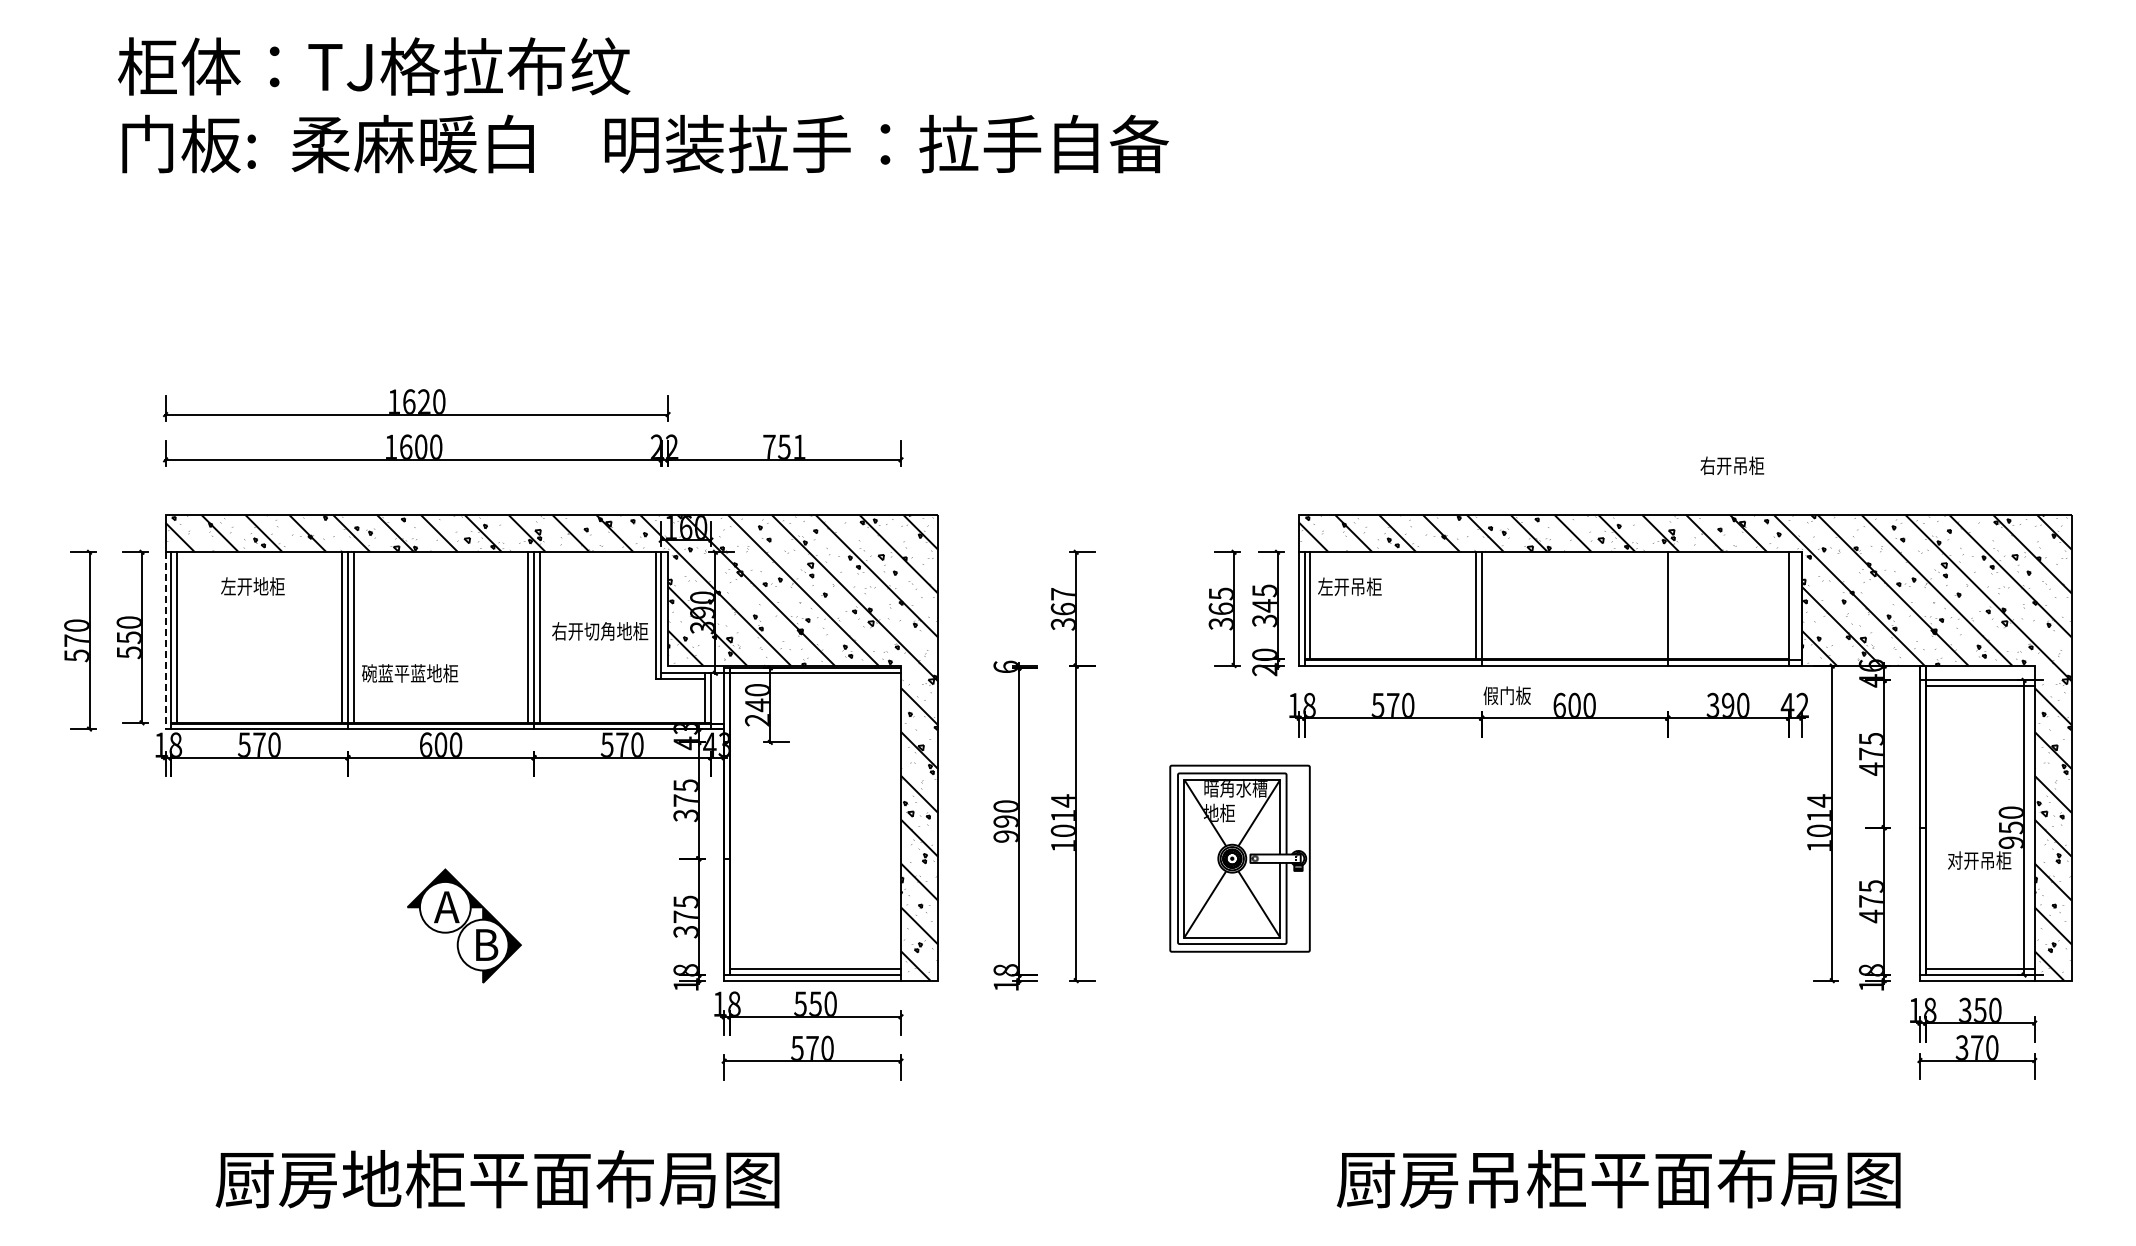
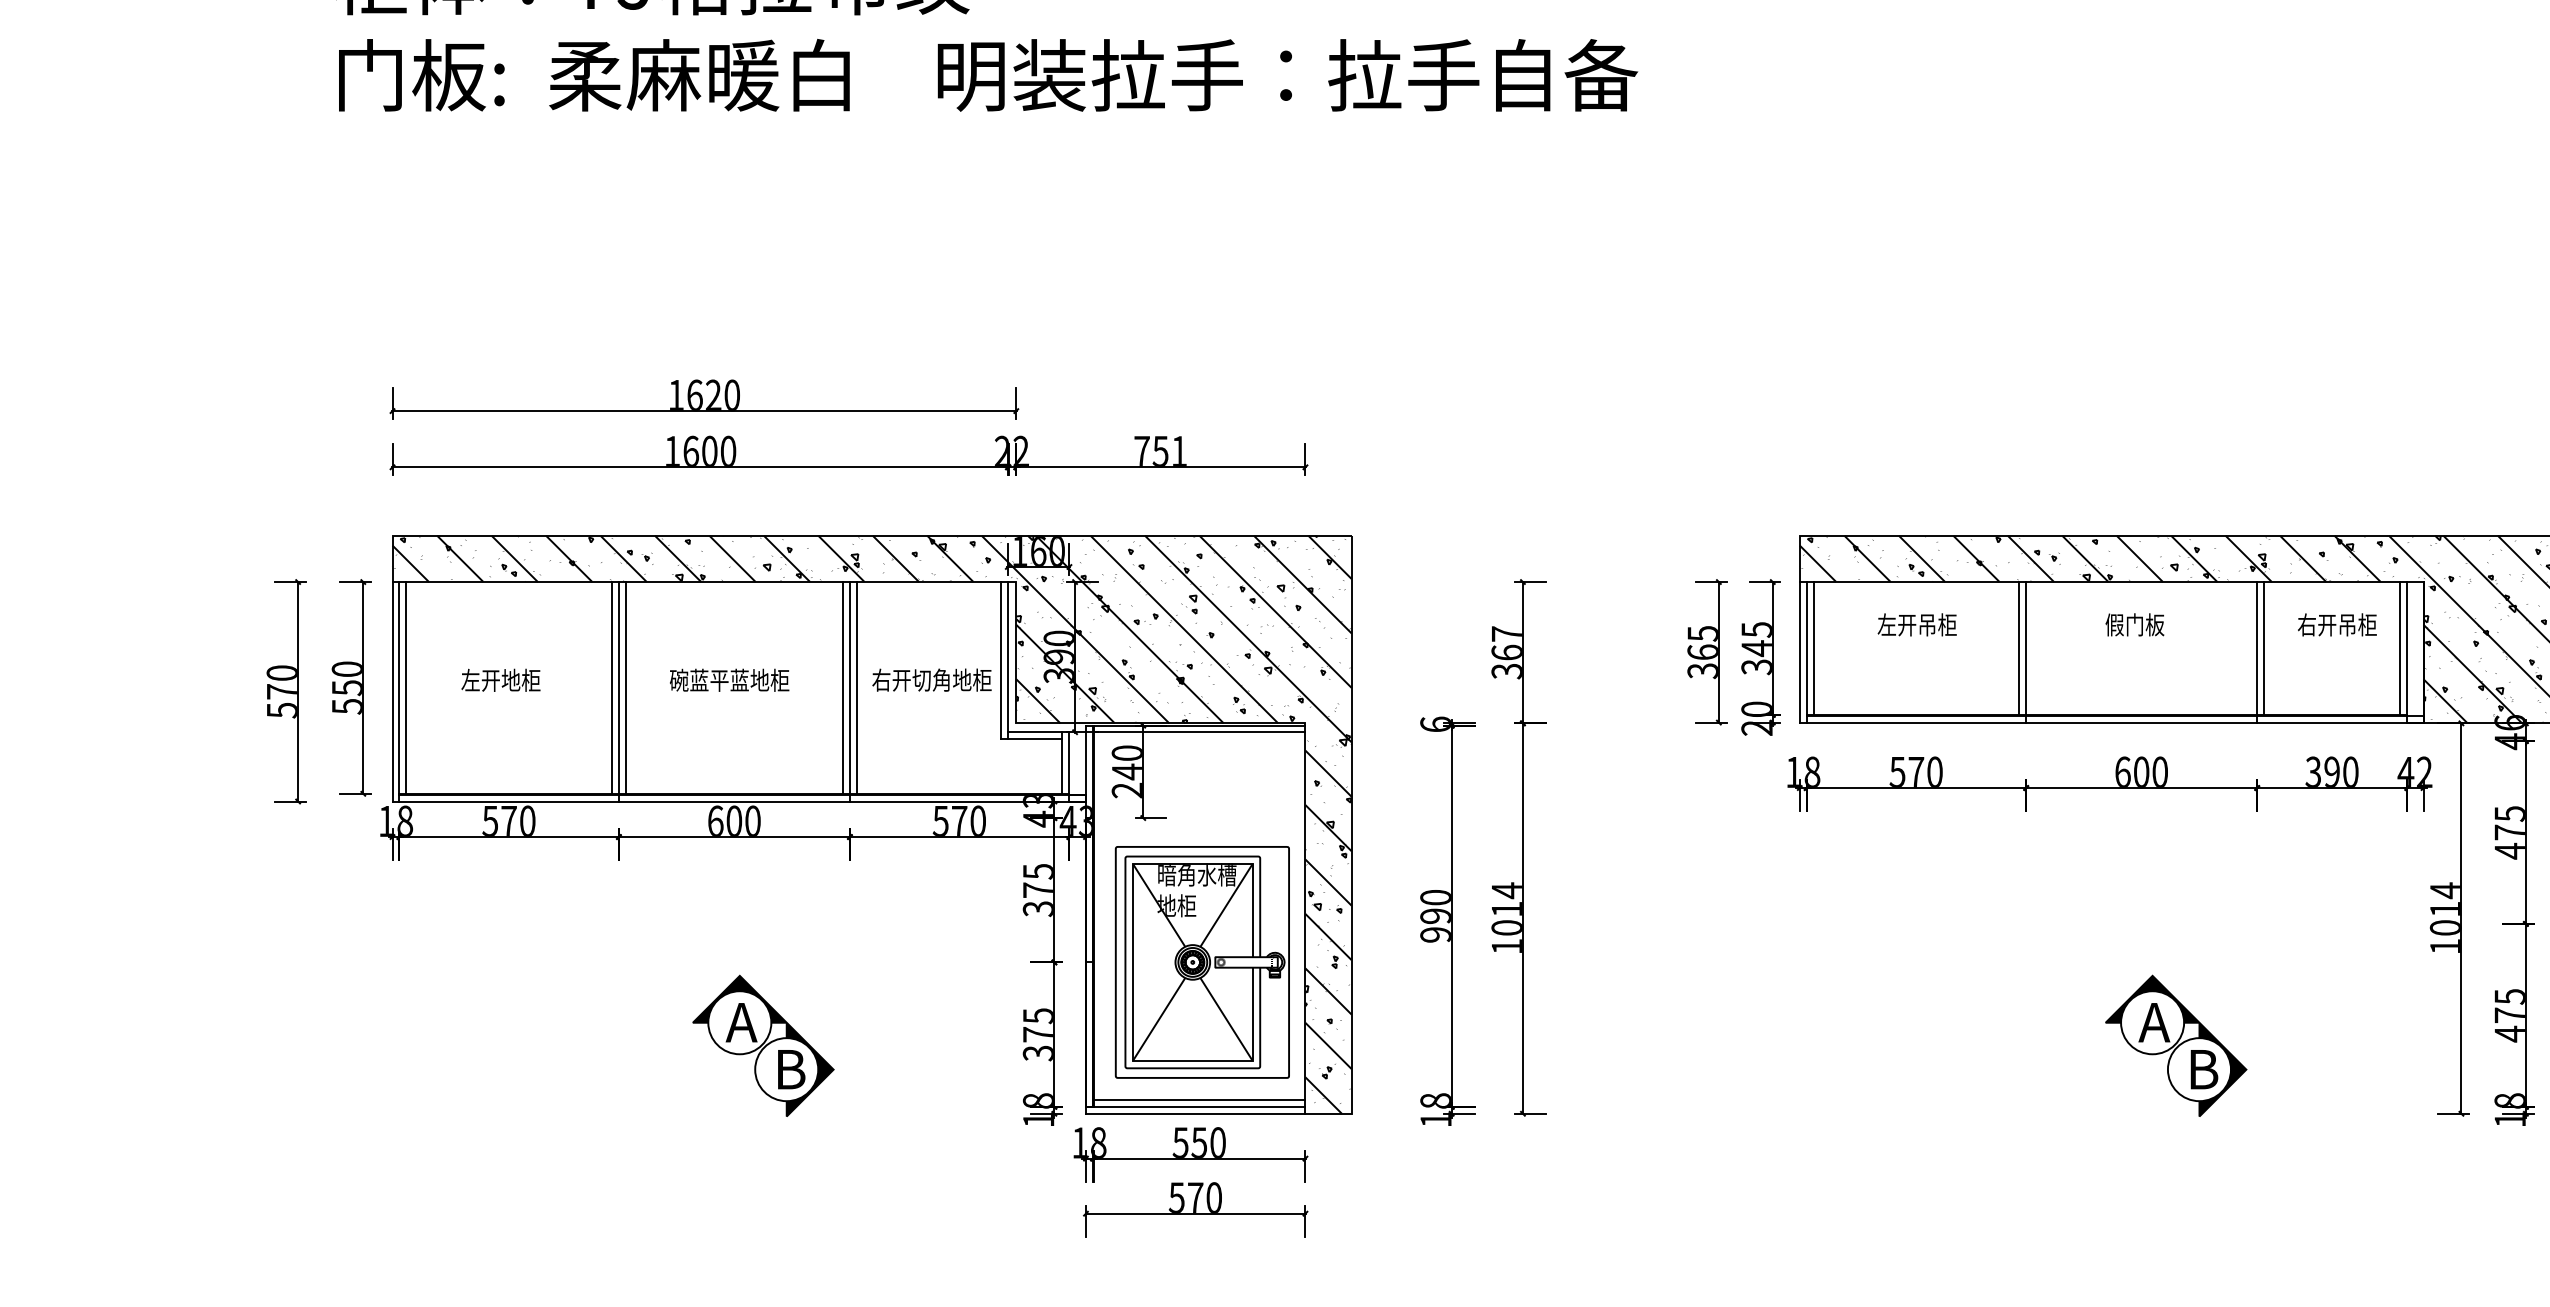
text: (1732, 465) -> (2337, 624), moved
text: (252, 586) -> (500, 680), moved
text: (1349, 586) -> (1916, 624), moved
line: (1673, 605) -> (2264, 648), added
line: (1783, 605) -> (2400, 648), added
line: (165, 641) -> (392, 692), dashed -> solid
text: (410, 673) -> (730, 680), moved
text: (1506, 695) -> (2133, 624), moved
part: (1239, 858) -> (1201, 962), moved
part: (1602, 925) -> (2176, 1045), added

